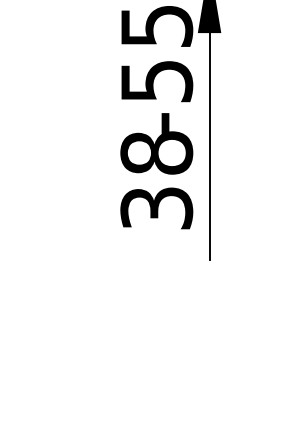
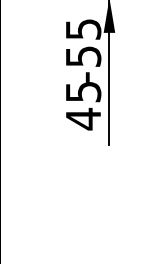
text: (156, 180) -> (83, 105), 38 -> 45

